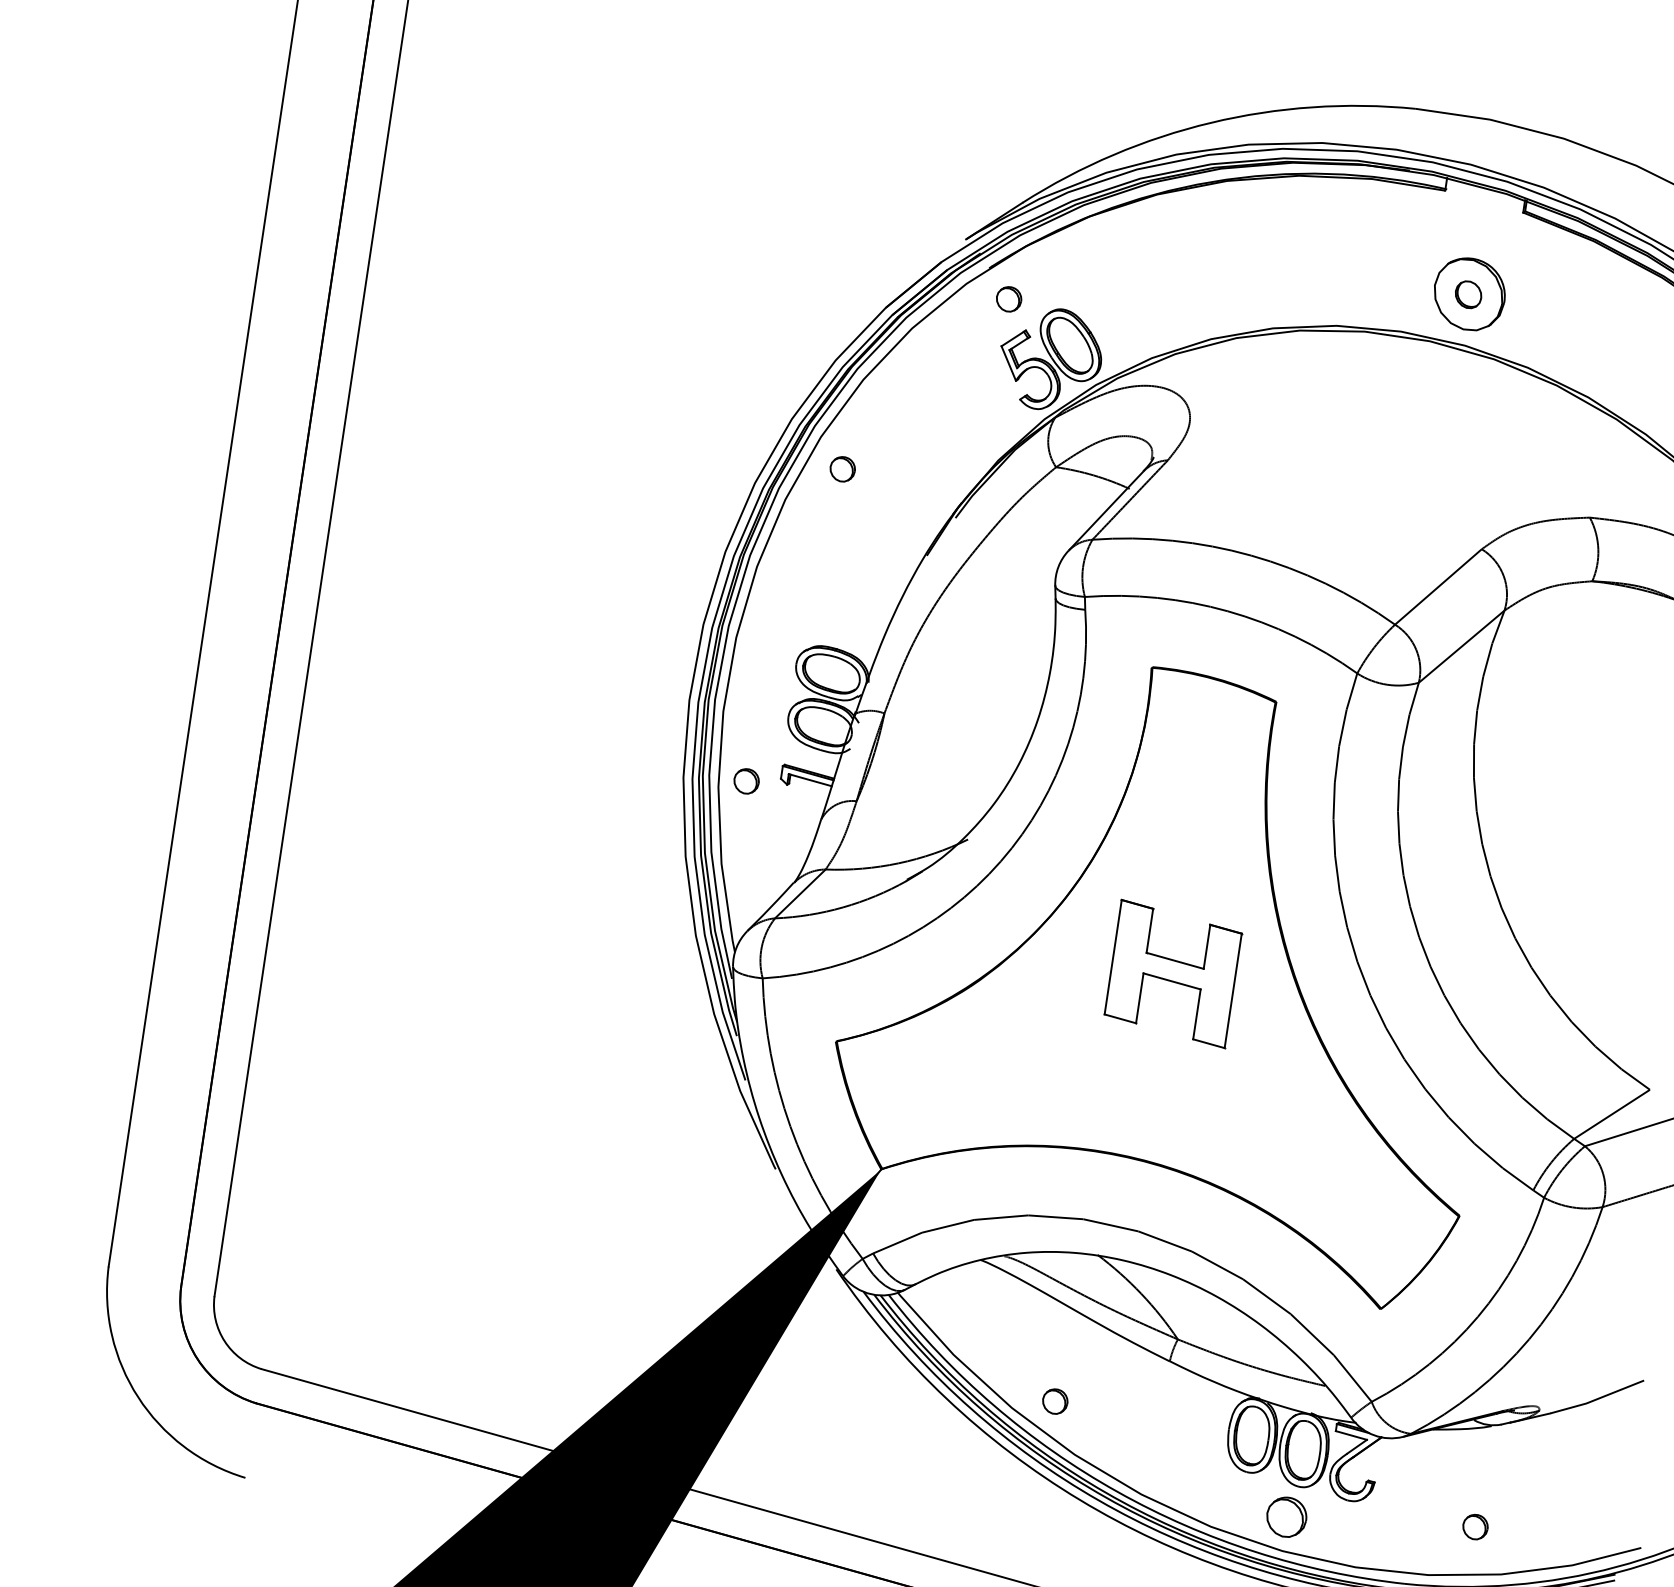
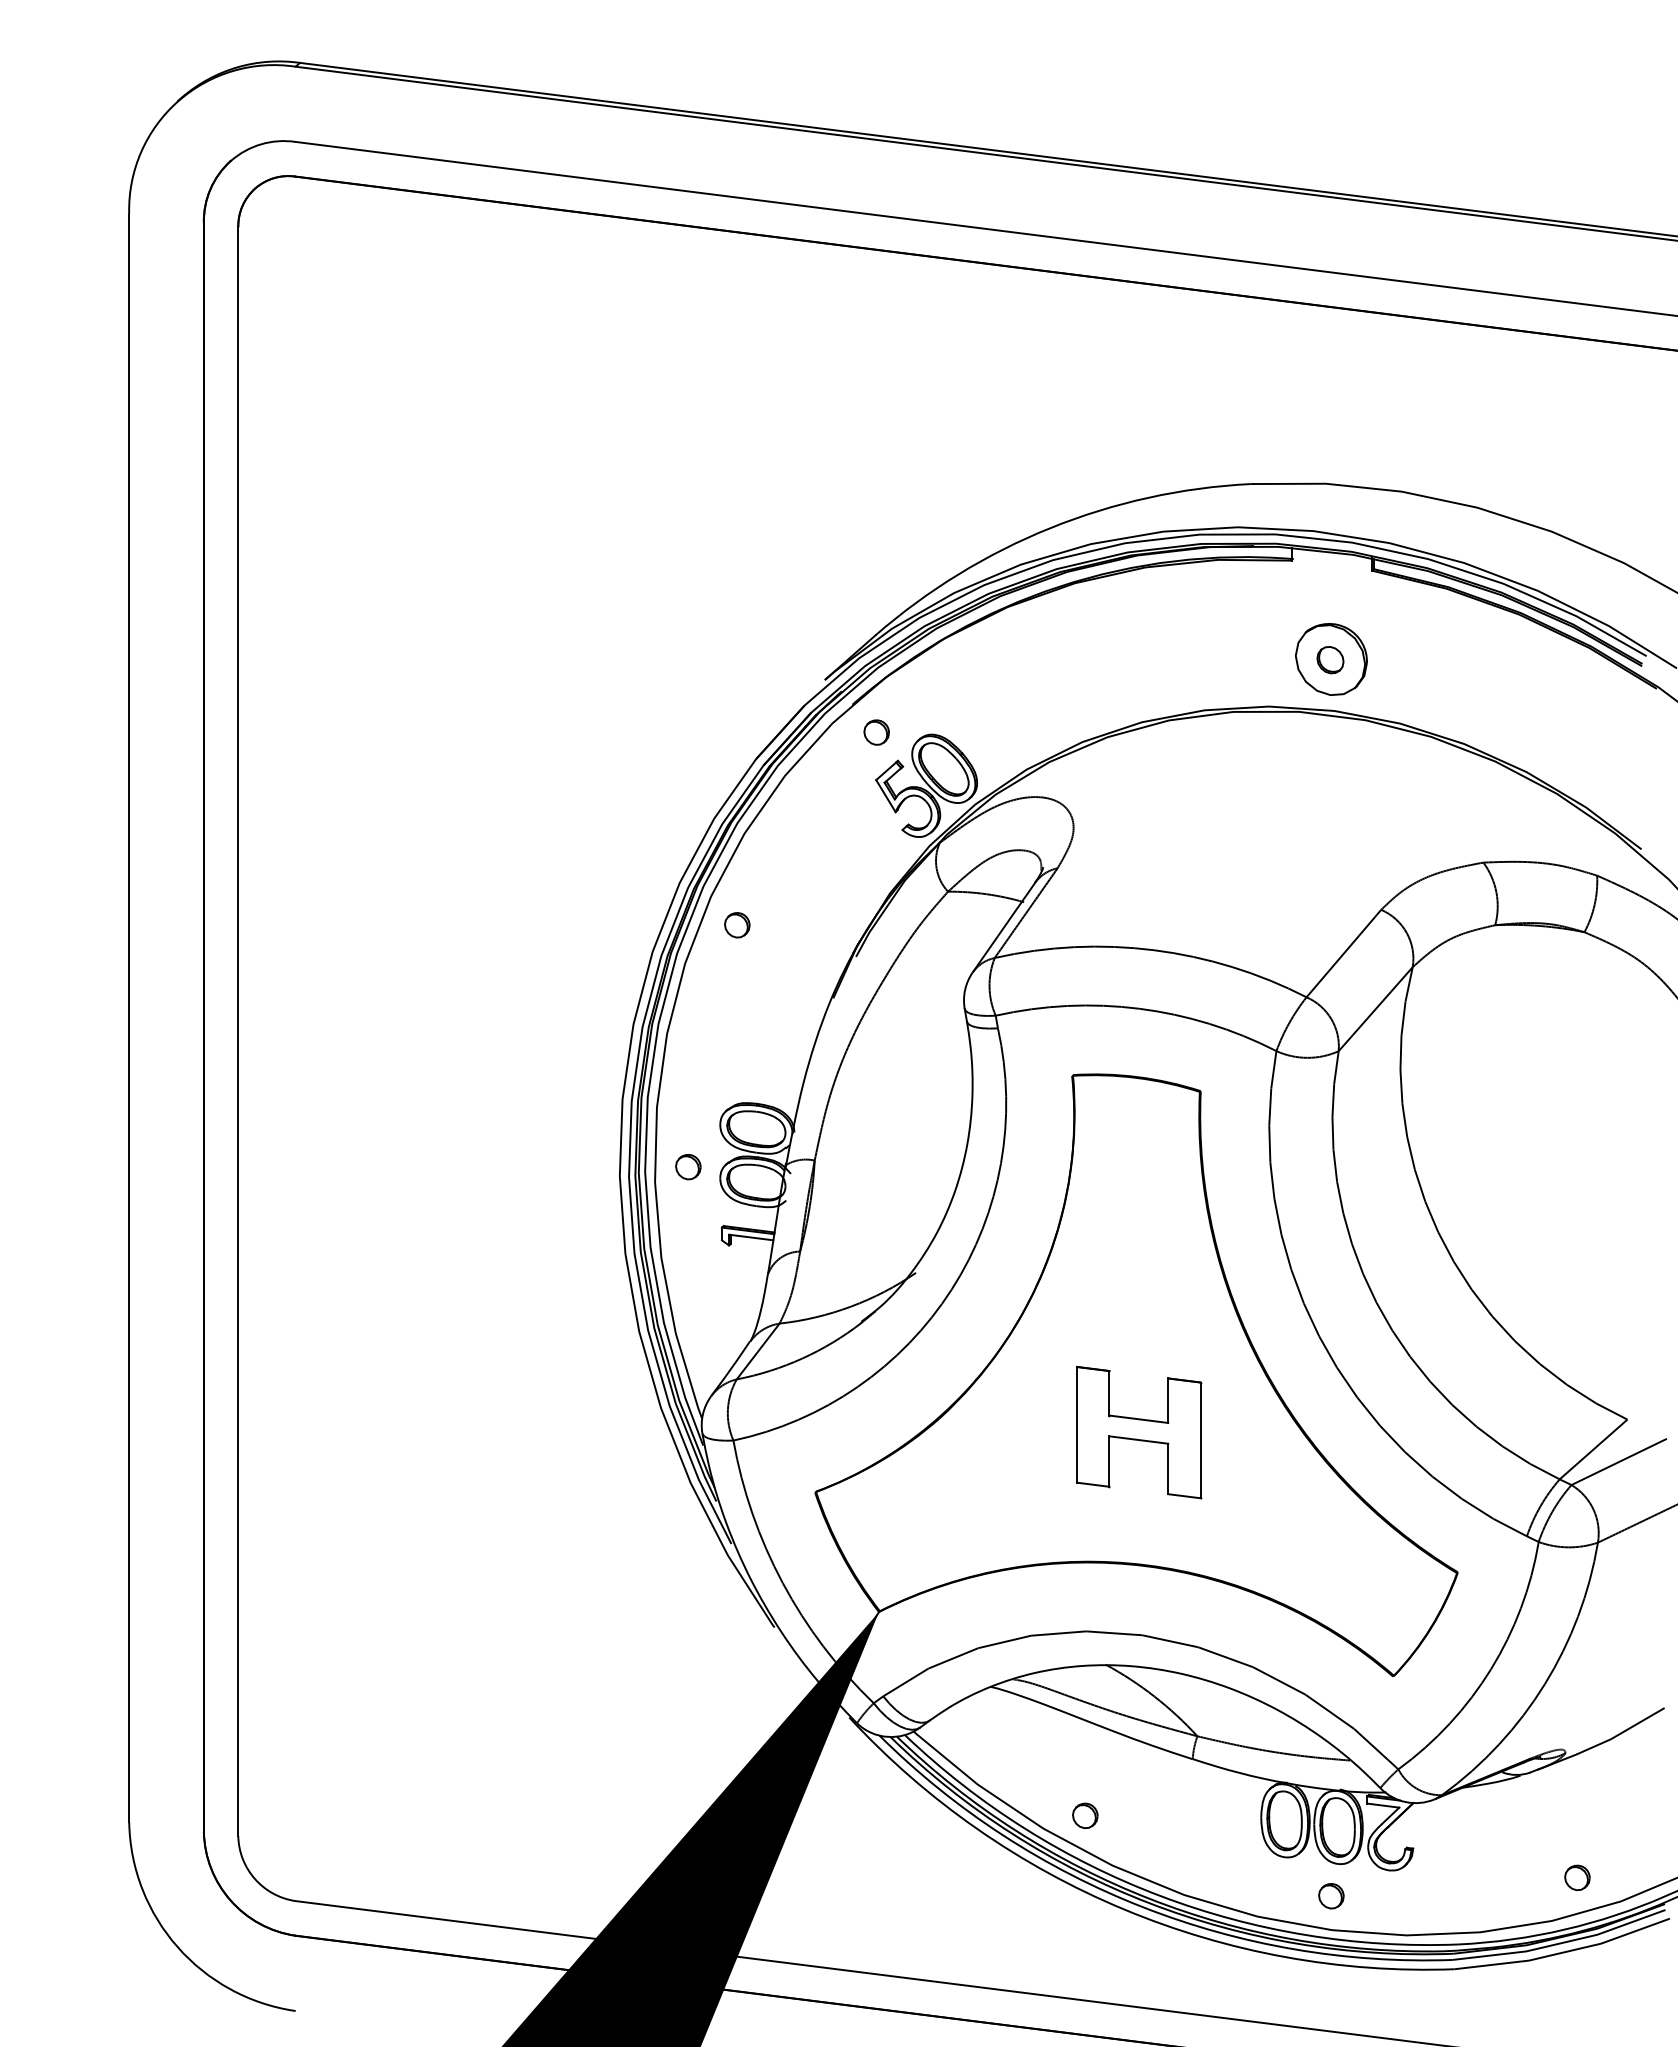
part: (746, 781) -> (688, 1167), moved
part: (1173, 974) -> (1139, 1432), moved
part: (1286, 1517) -> (1331, 1896), size x0.62
part: (1475, 1526) -> (1577, 1877), moved

